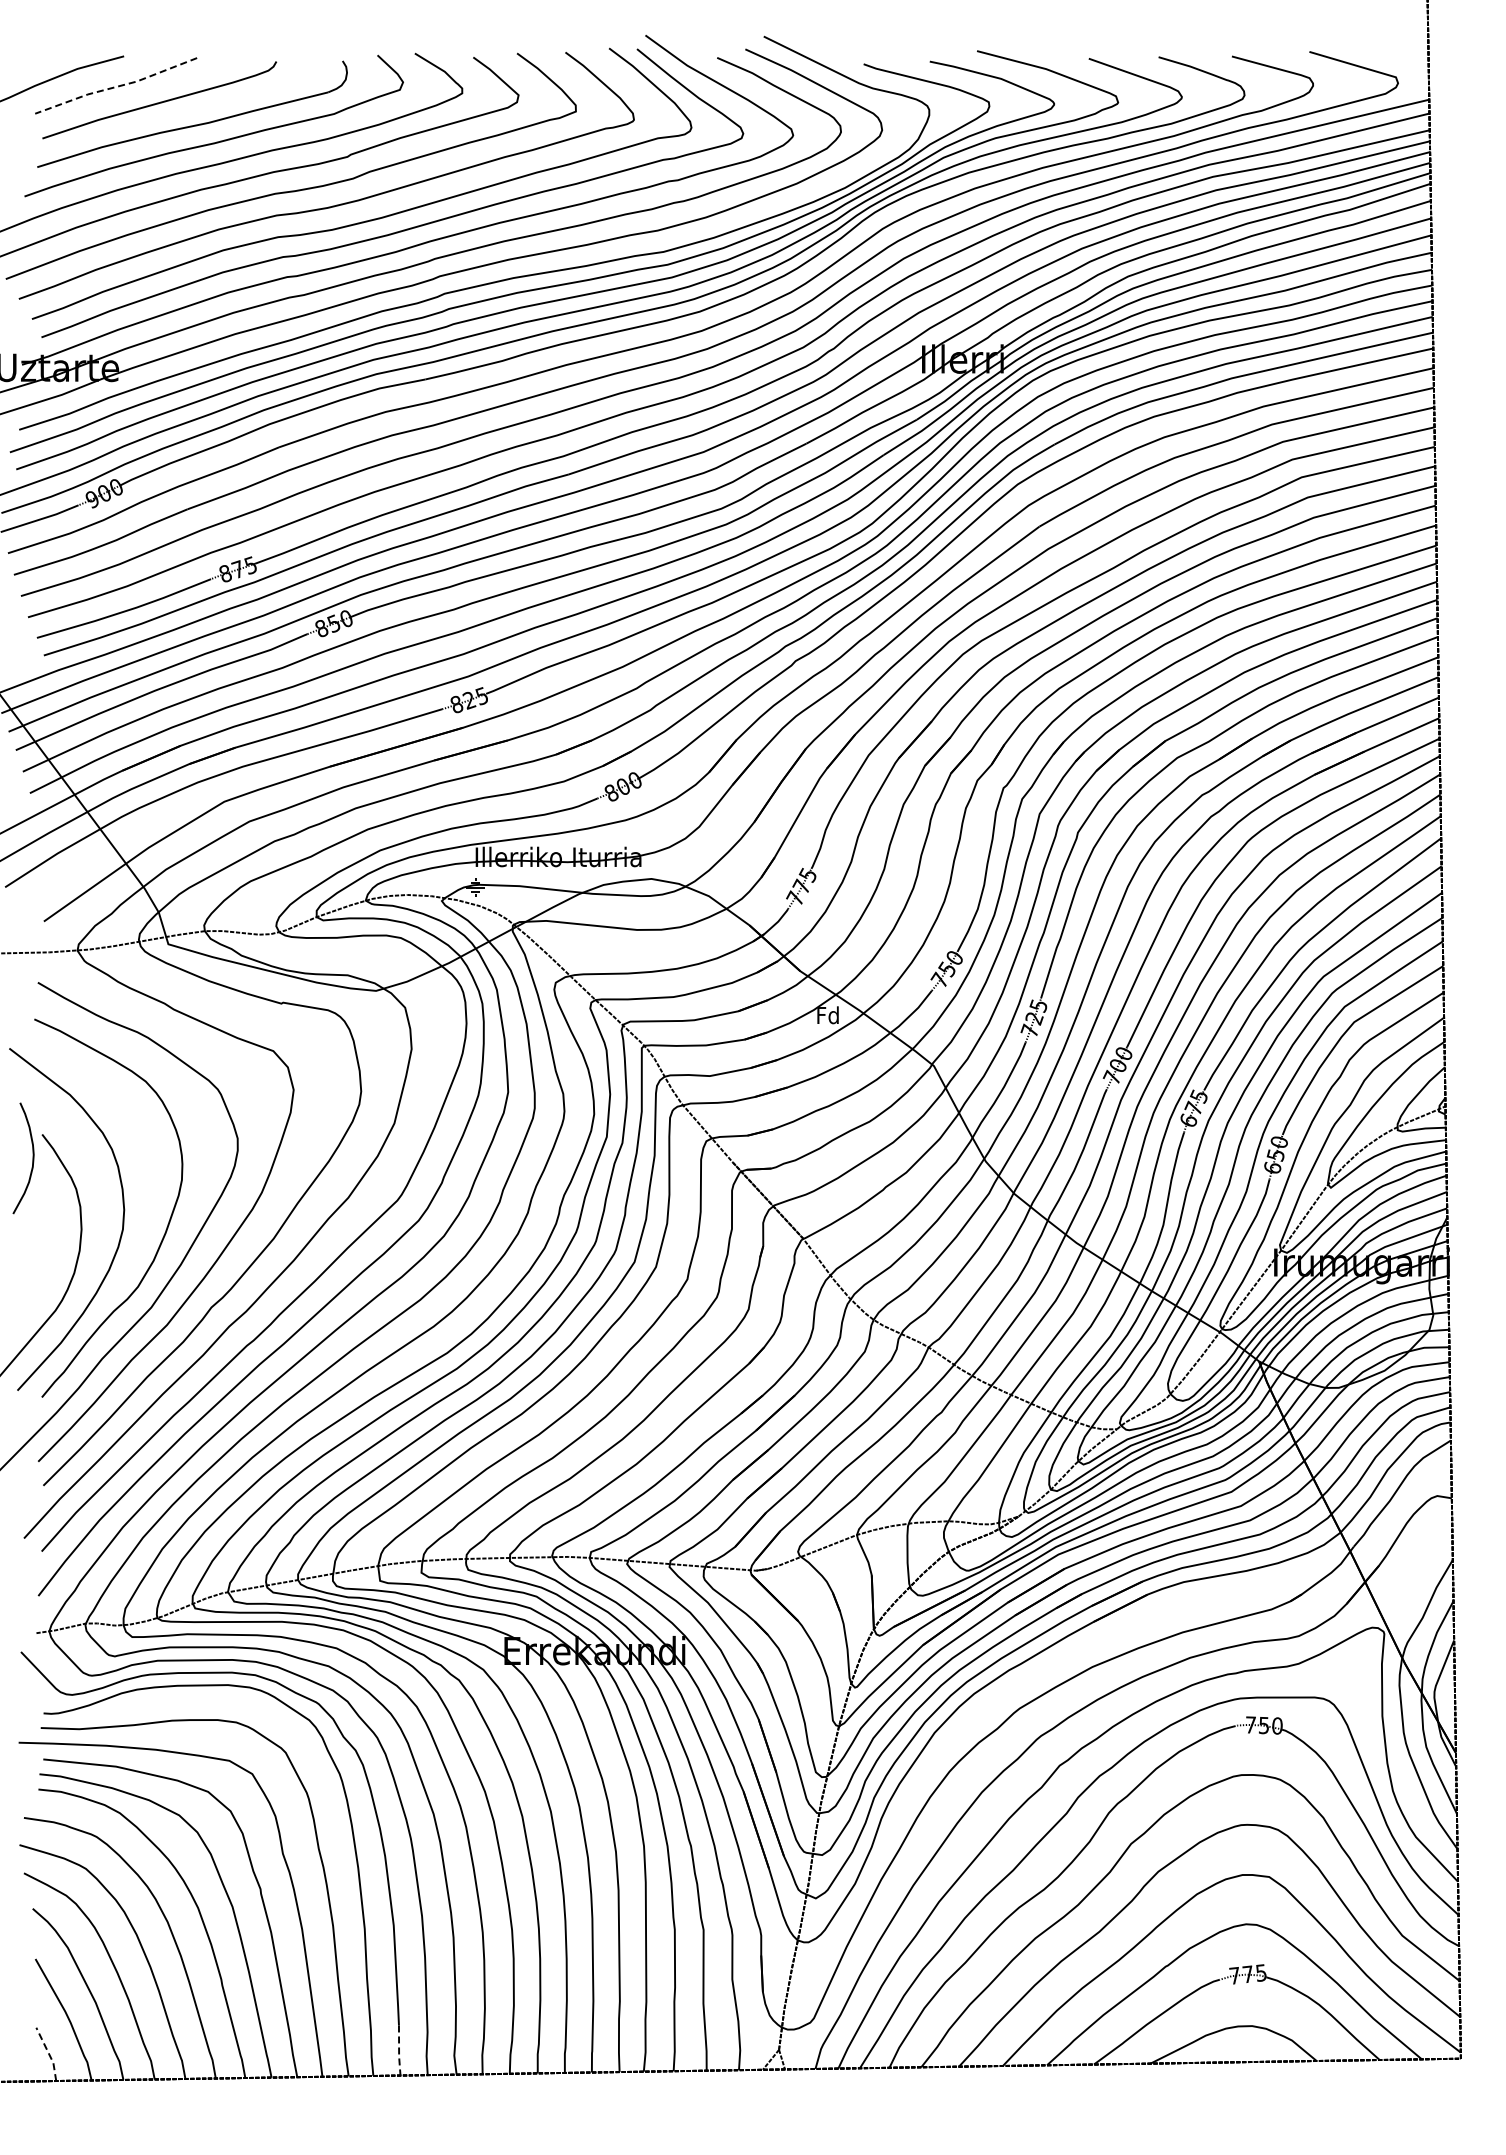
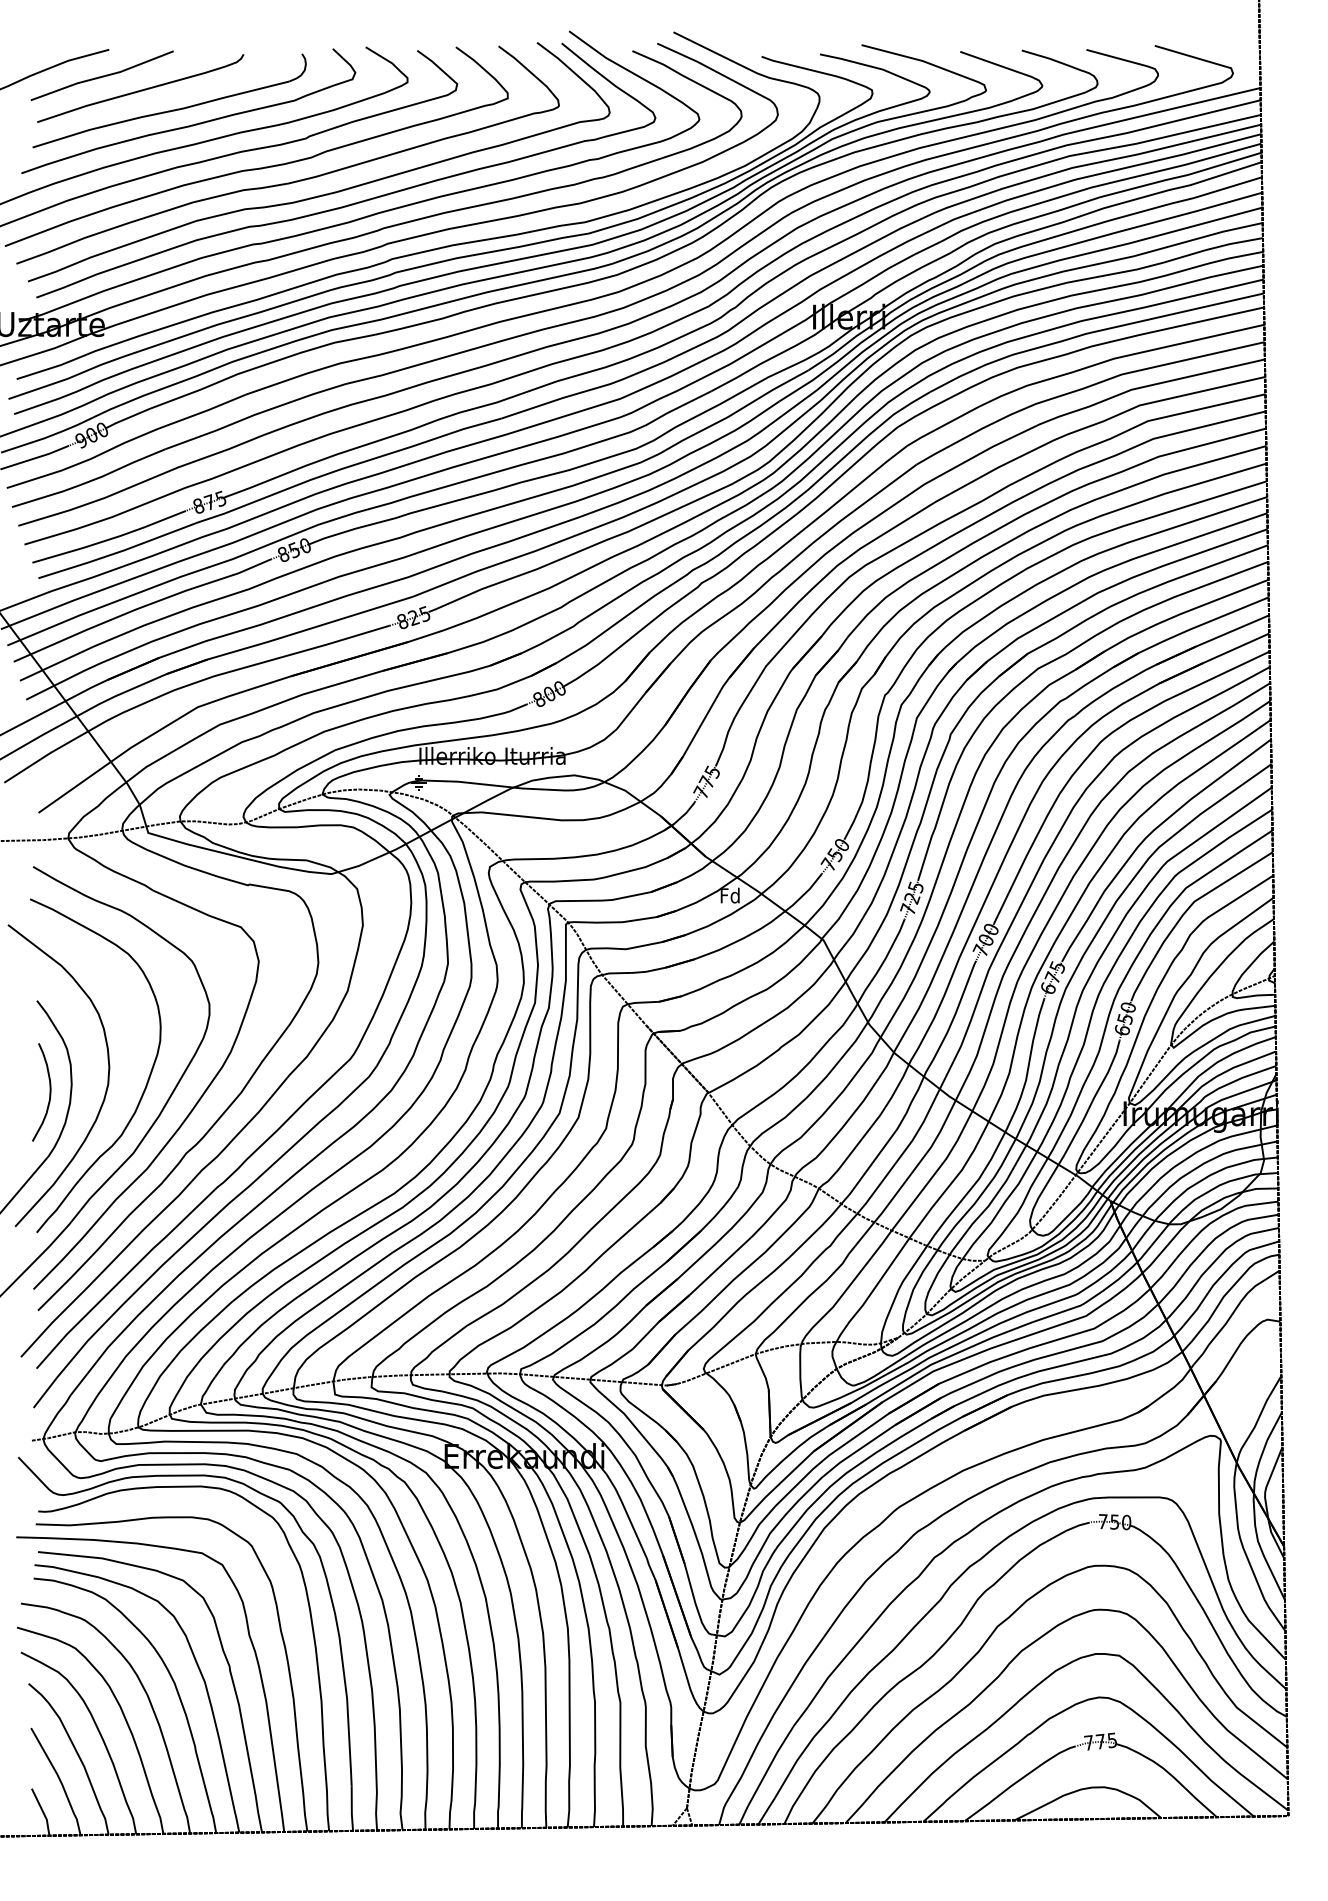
line: (115, 87) -> (101, 77), dashed -> solid
curve: (32, 1158) -> (49, 1092), moved
line: (399, 2050) -> (352, 1808), dashed -> solid
line: (49, 2054) -> (43, 1812), dashed -> solid

